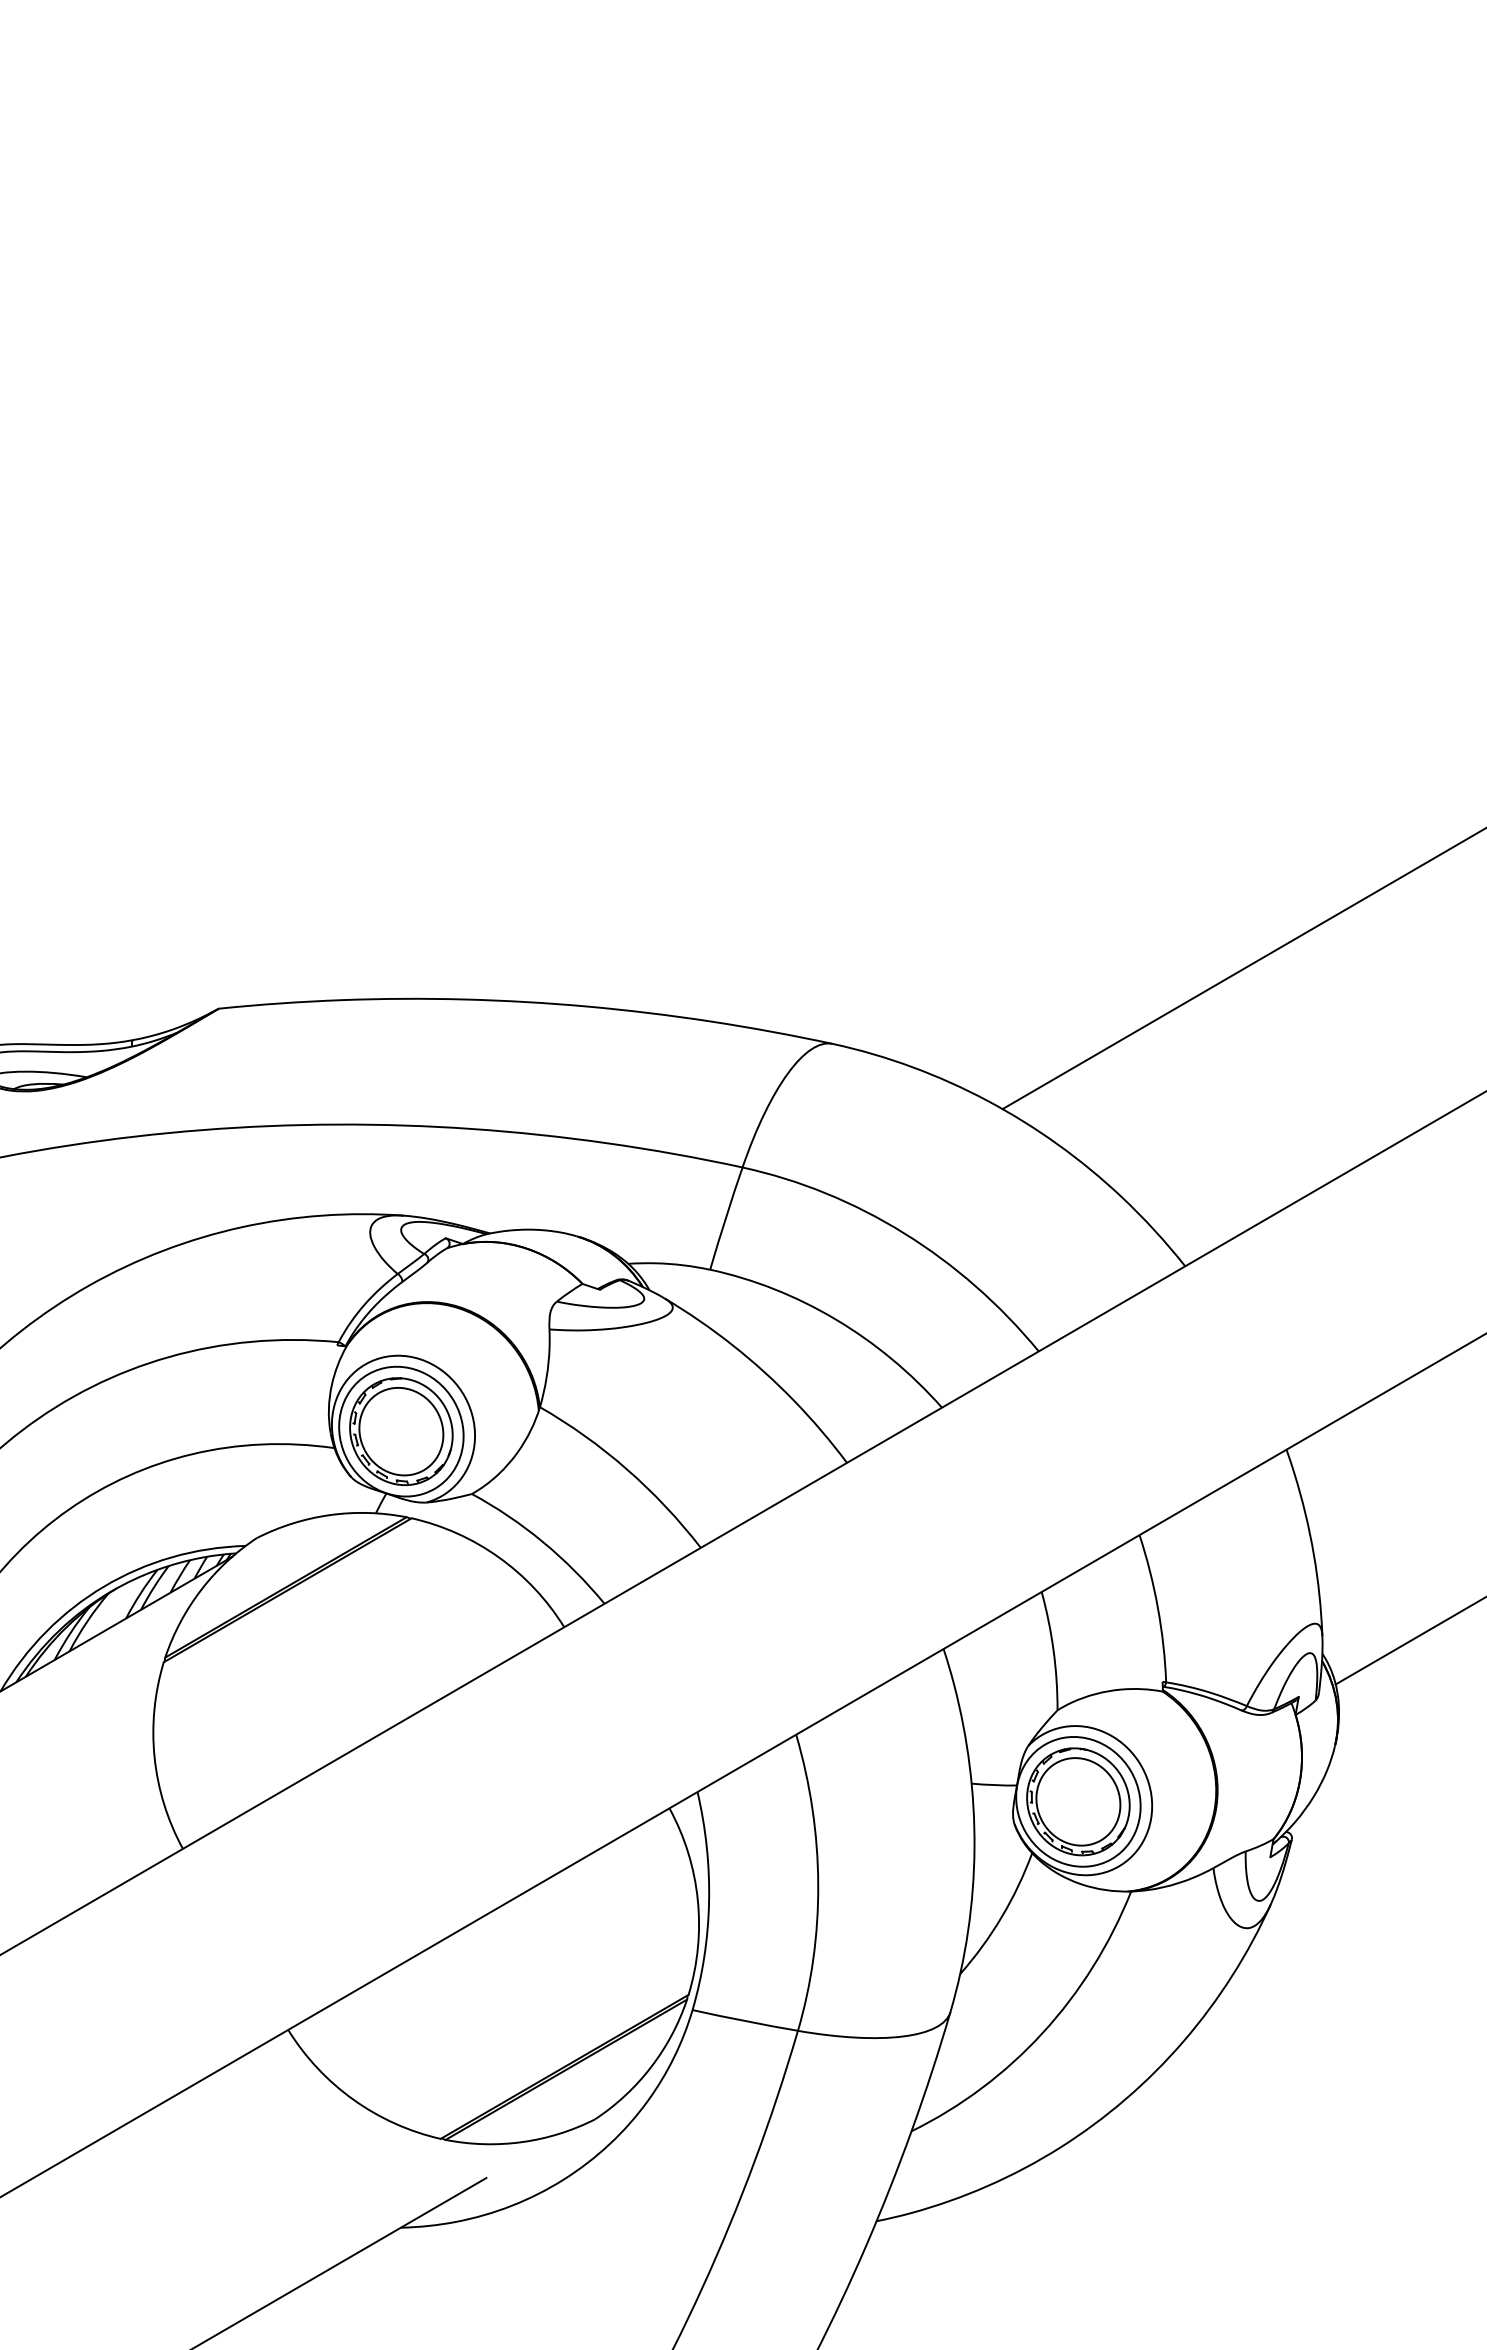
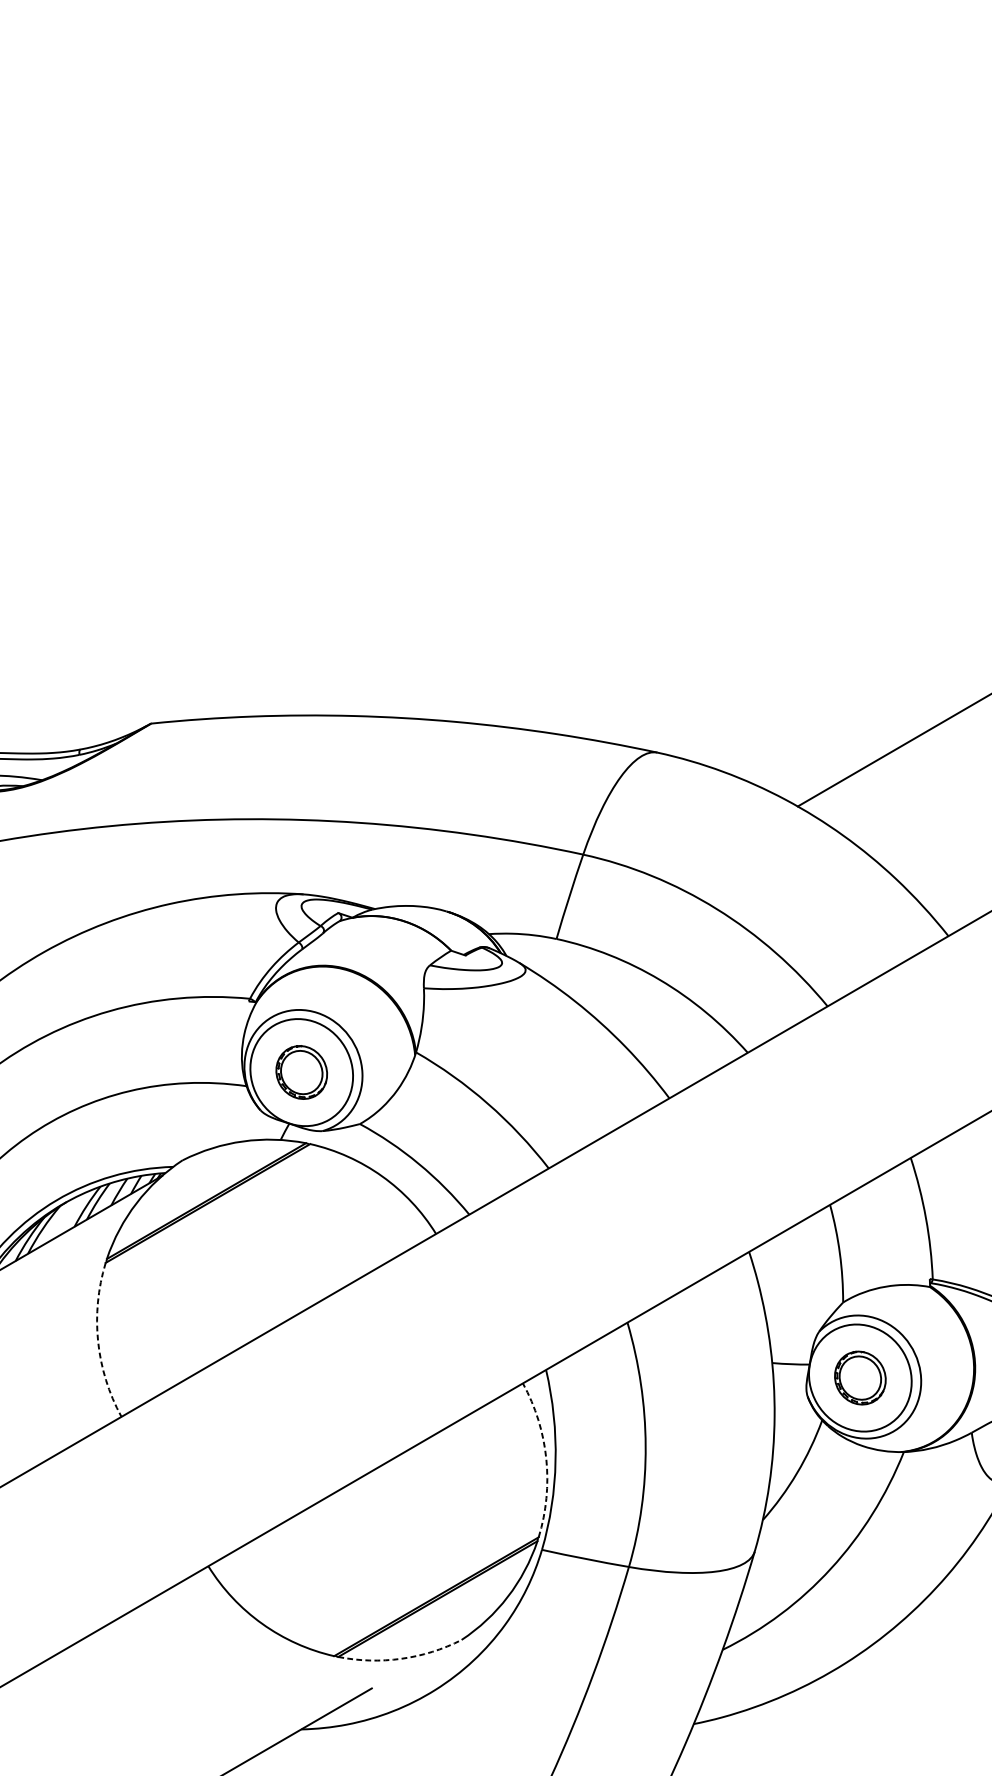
part: (401, 1431) -> (301, 1072), size x0.6
arc: (154, 1757) -> (98, 1341), solid -> dashed
part: (1078, 1801) -> (860, 1377), size x0.6
arc: (697, 1899) -> (546, 1458), solid -> dashed
arc: (522, 2142) -> (401, 1659), solid -> dashed

